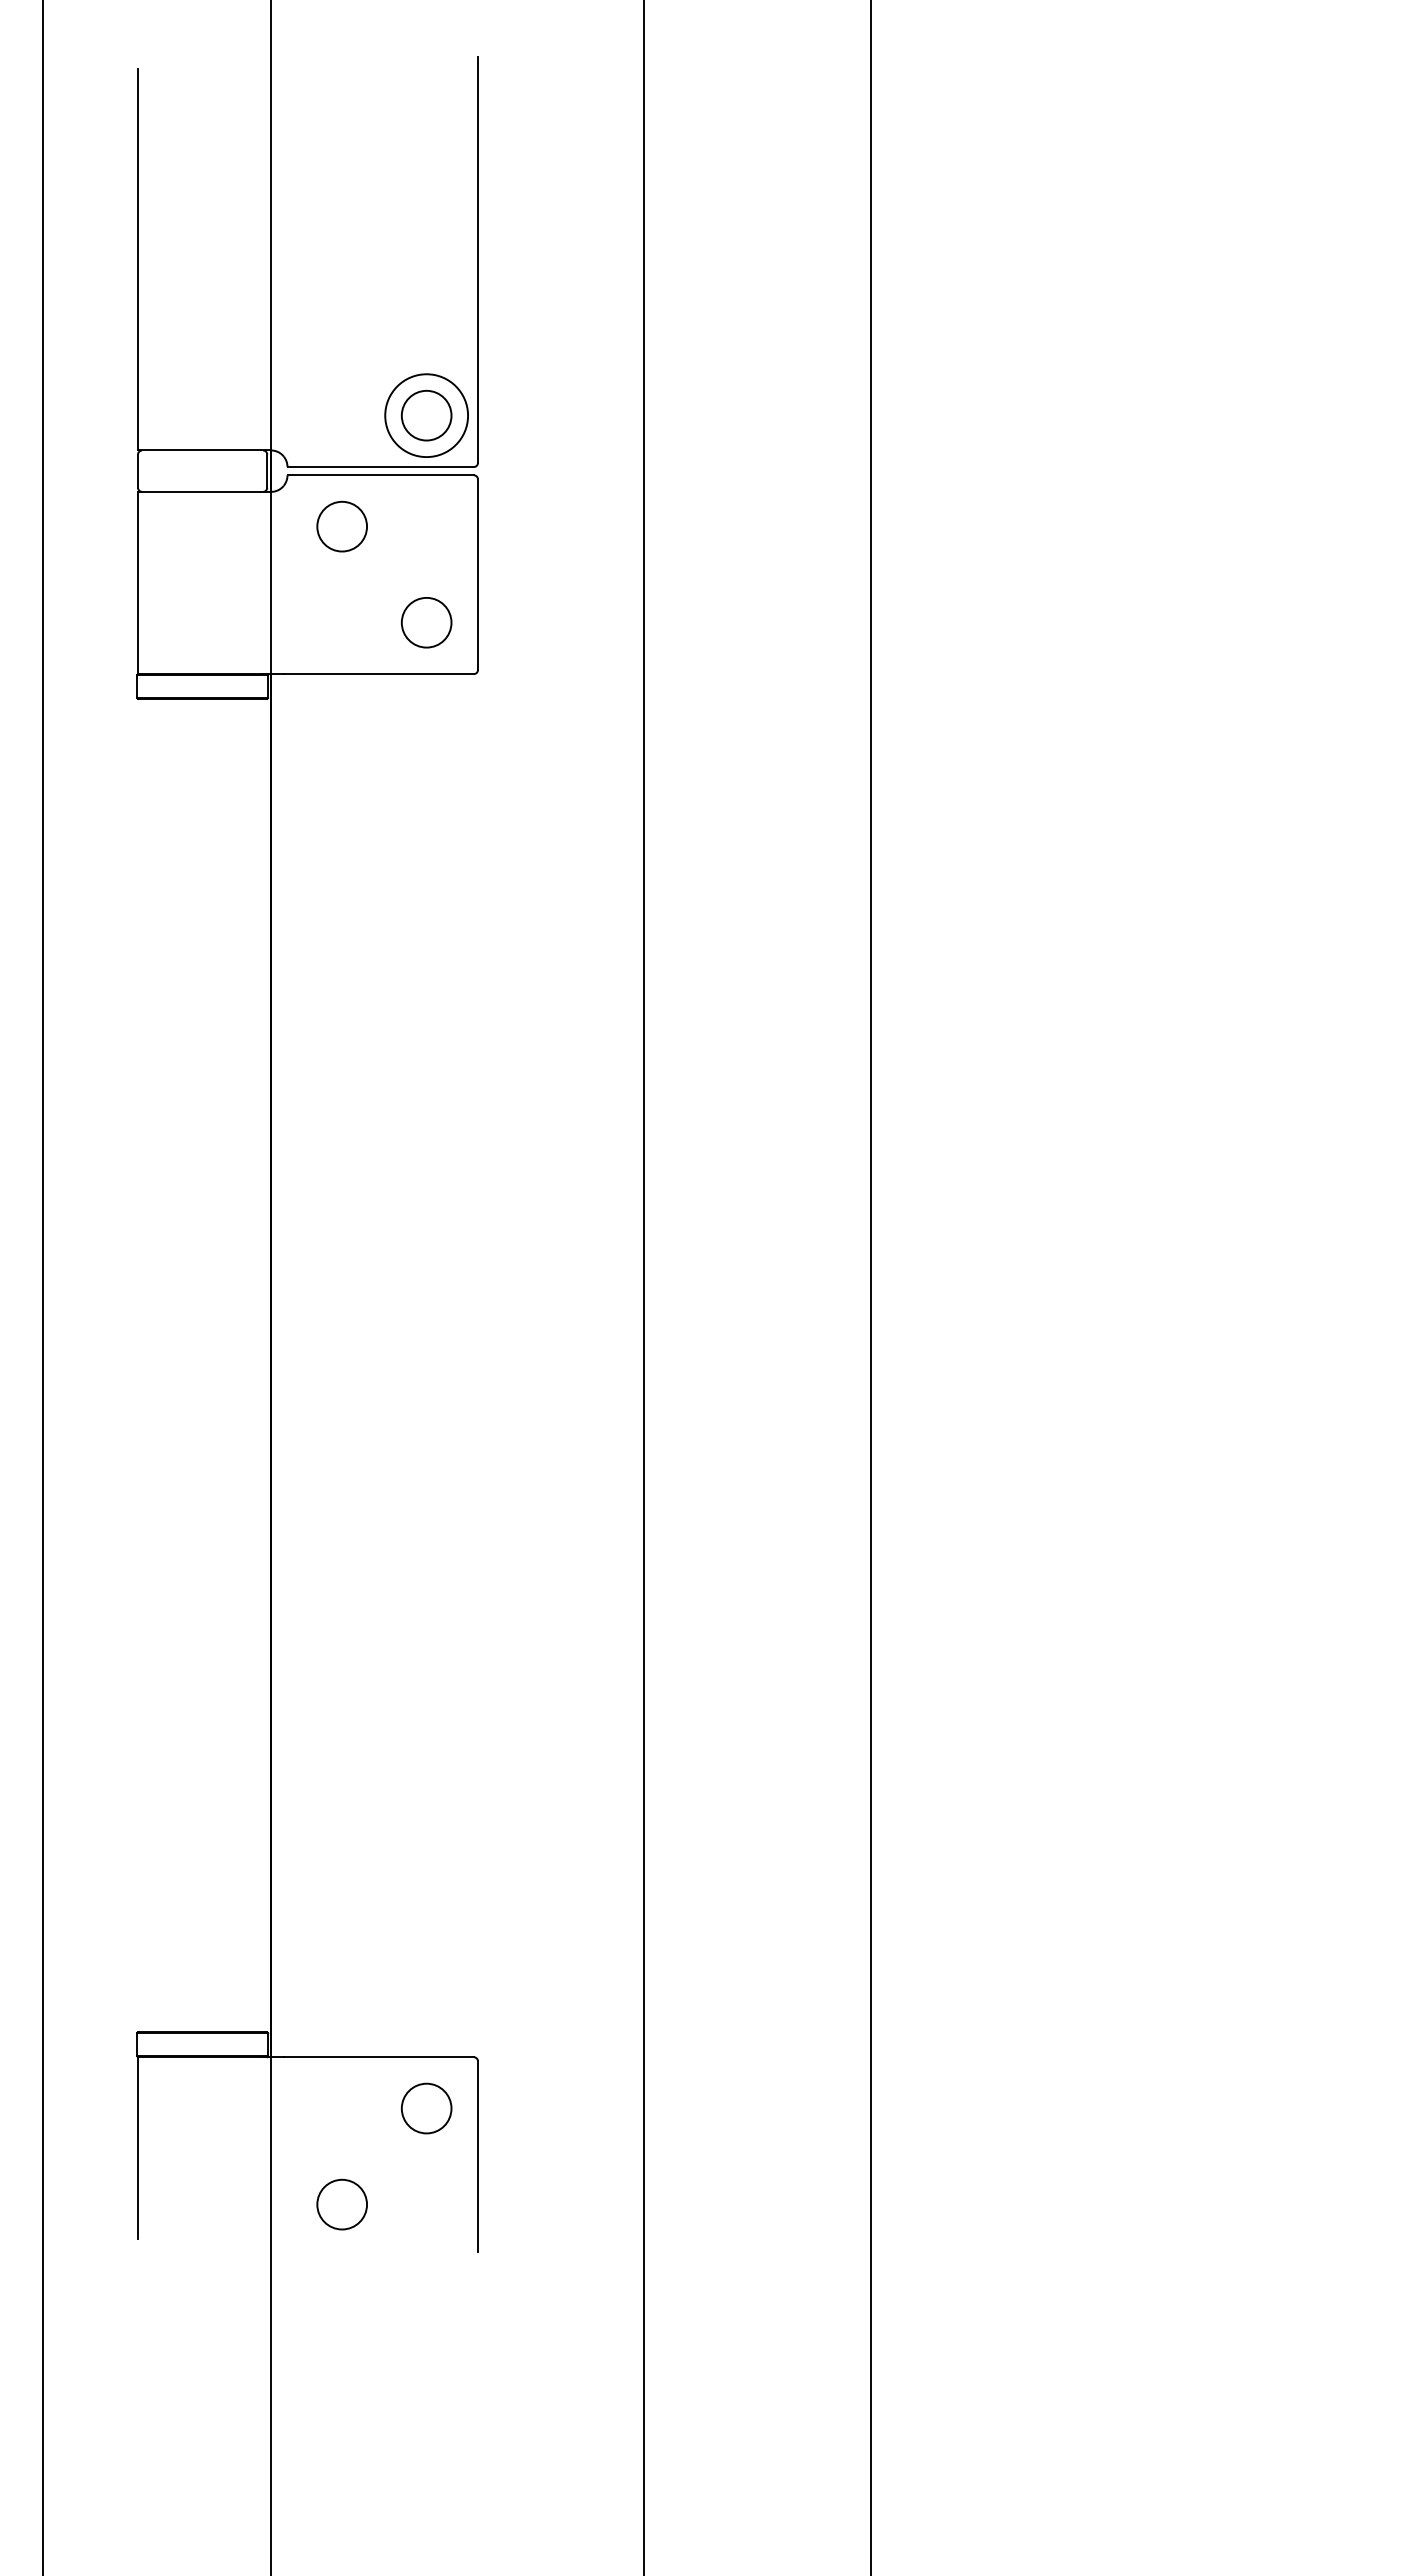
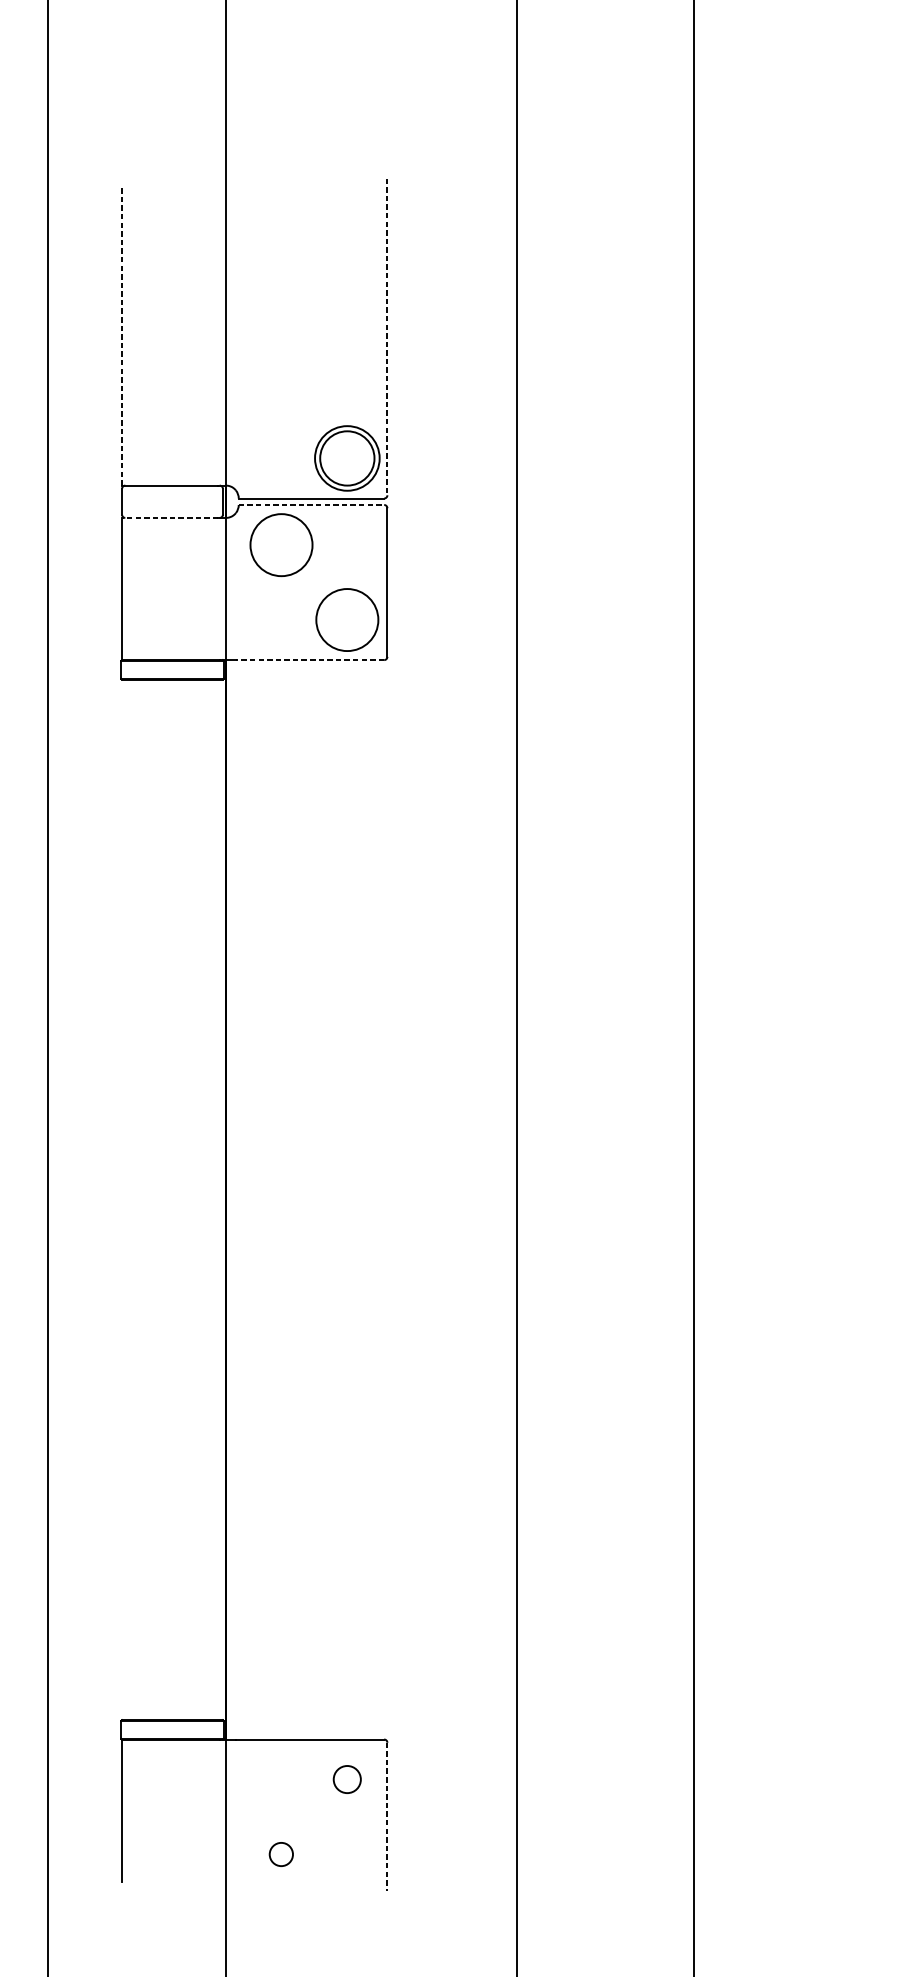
line: (478, 259) -> (387, 336), solid -> dashed
line: (138, 260) -> (122, 337), solid -> dashed
circle: (426, 415) -> (347, 458), size x1.4
line: (381, 475) -> (312, 505), solid -> dashed
line: (199, 491) -> (170, 517), solid -> dashed
circle: (341, 526) -> (280, 544), size x1.6
circle: (426, 622) -> (347, 619), size x1.6
line: (378, 674) -> (309, 660), solid -> dashed
circle: (426, 2108) -> (347, 1779), size x0.7
line: (478, 2157) -> (387, 1817), solid -> dashed
circle: (341, 2204) -> (280, 1854), size x0.6

